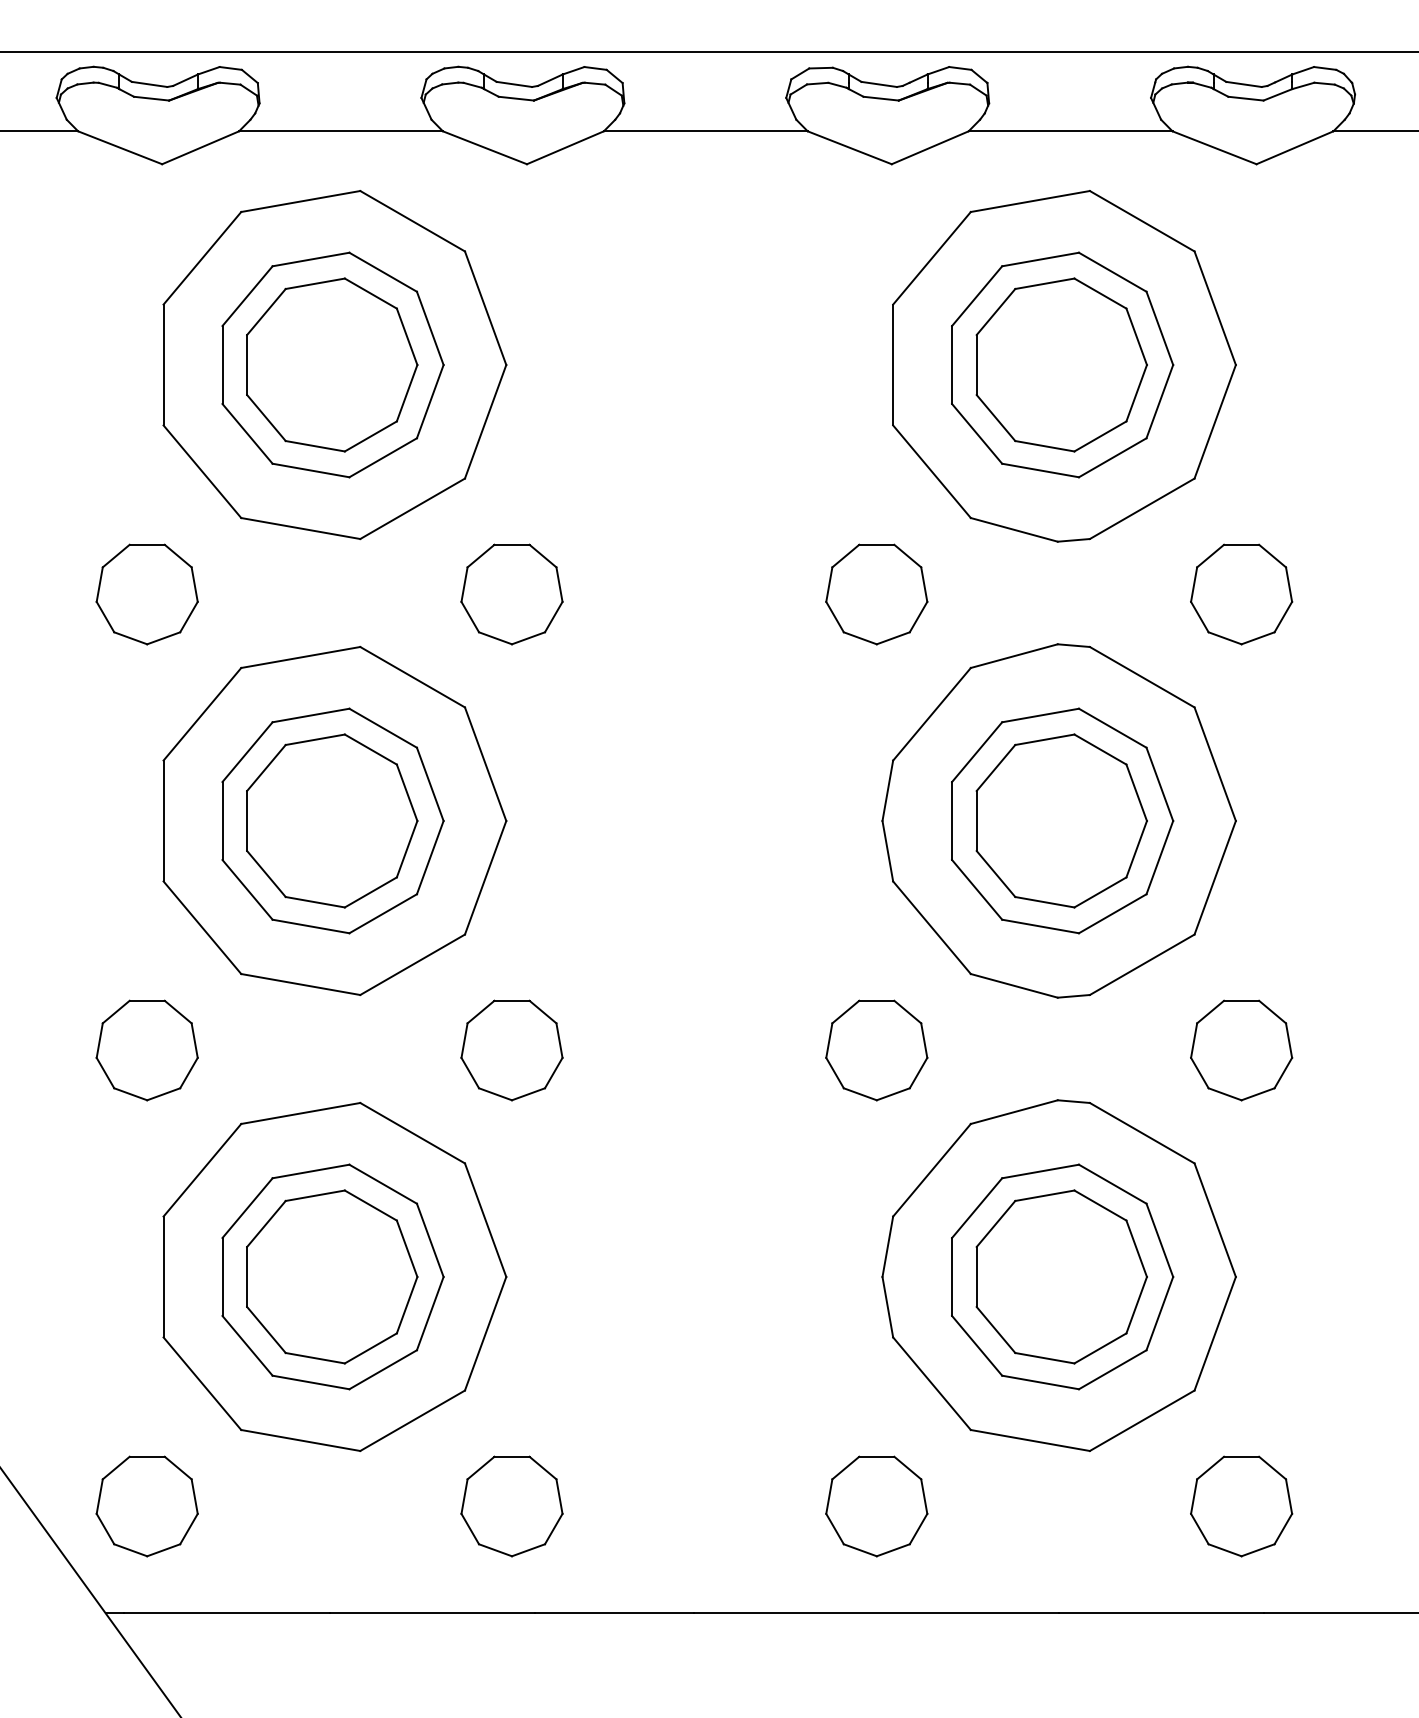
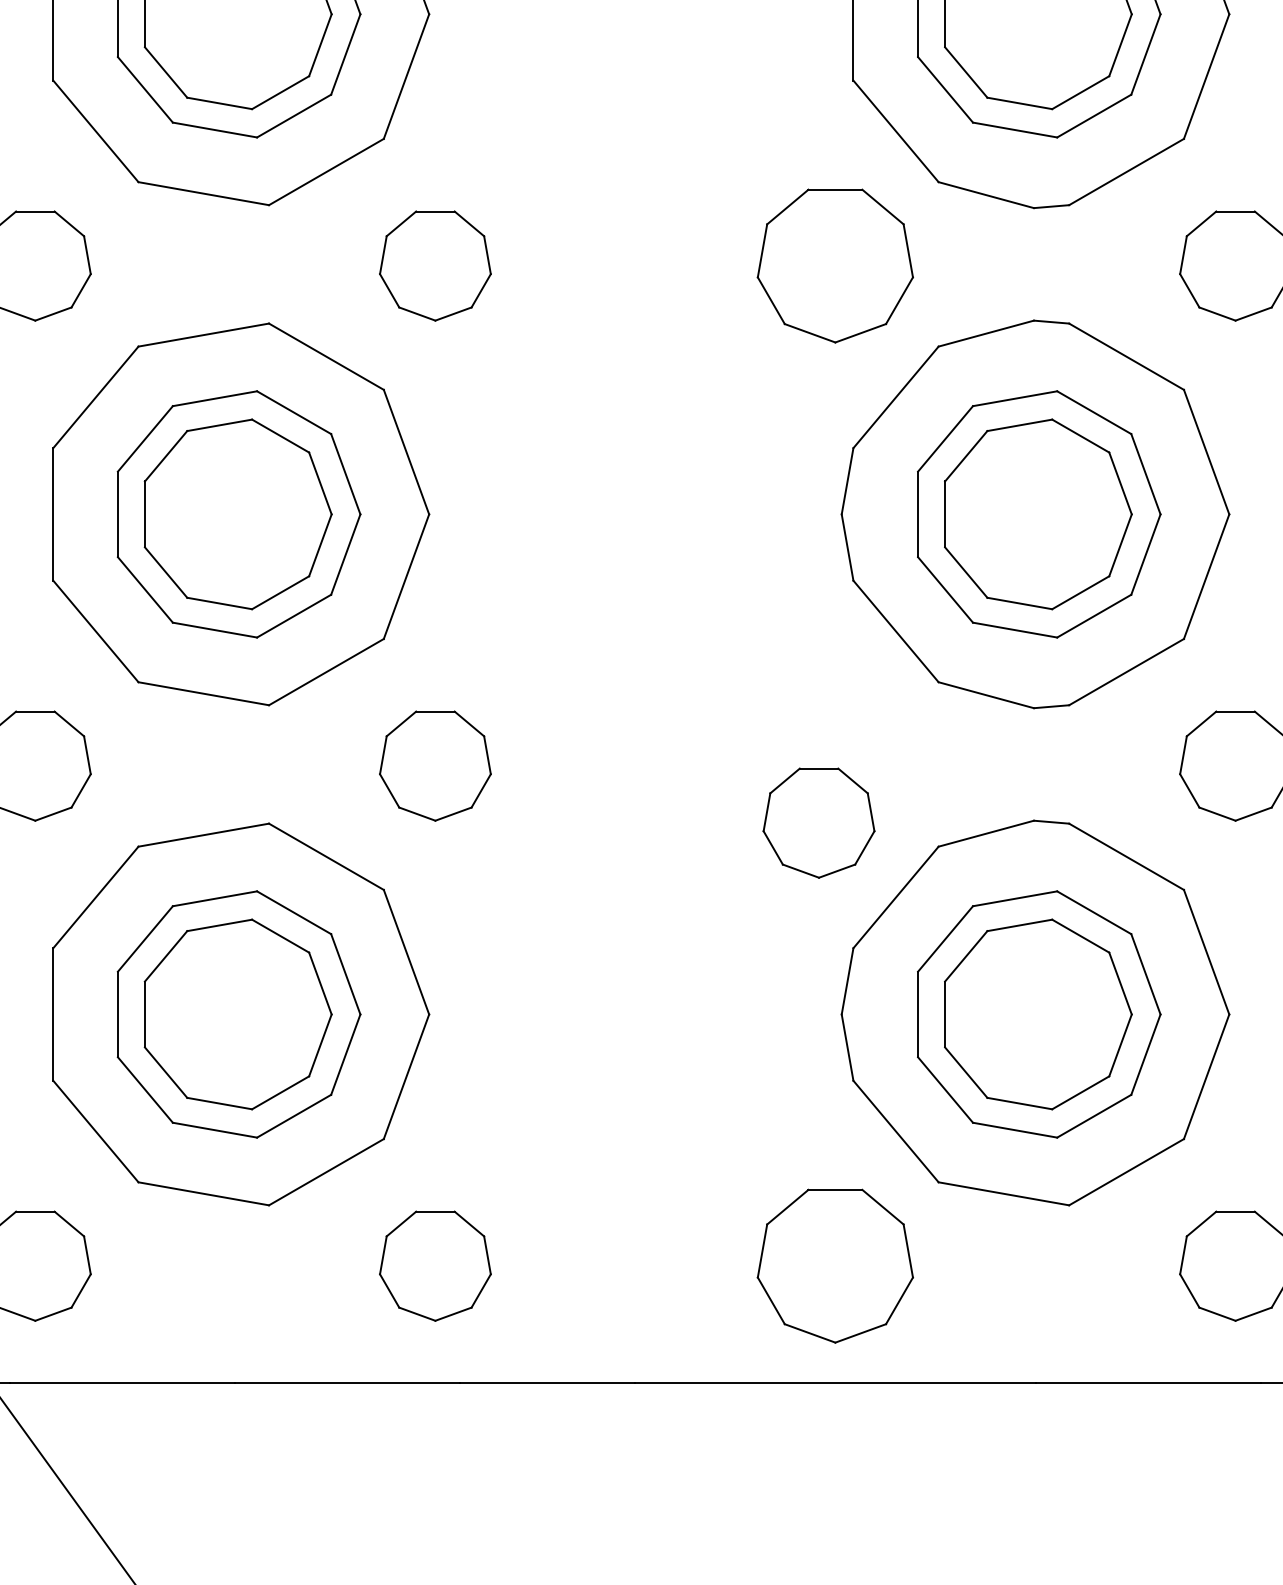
part: (876, 594) -> (835, 266), size x1.4
part: (876, 1050) -> (818, 823), moved
part: (876, 1506) -> (835, 1266), size x1.4

